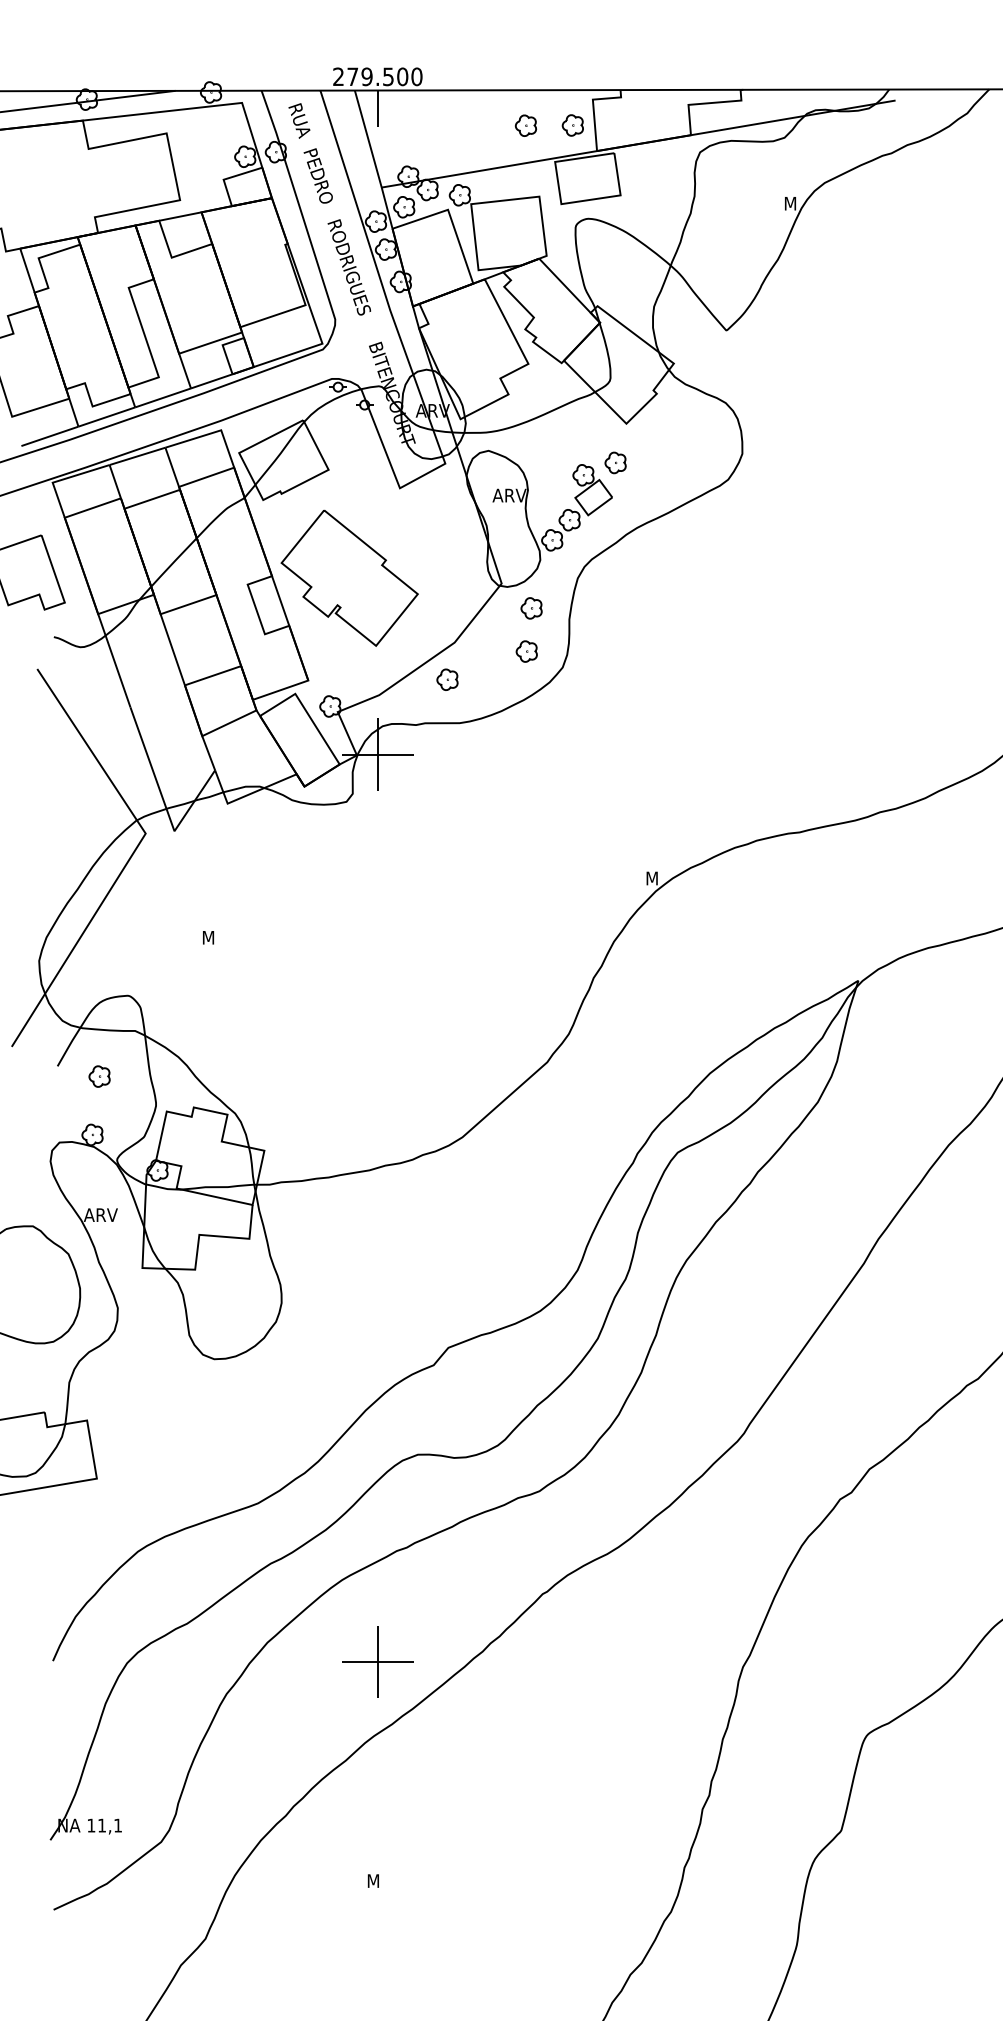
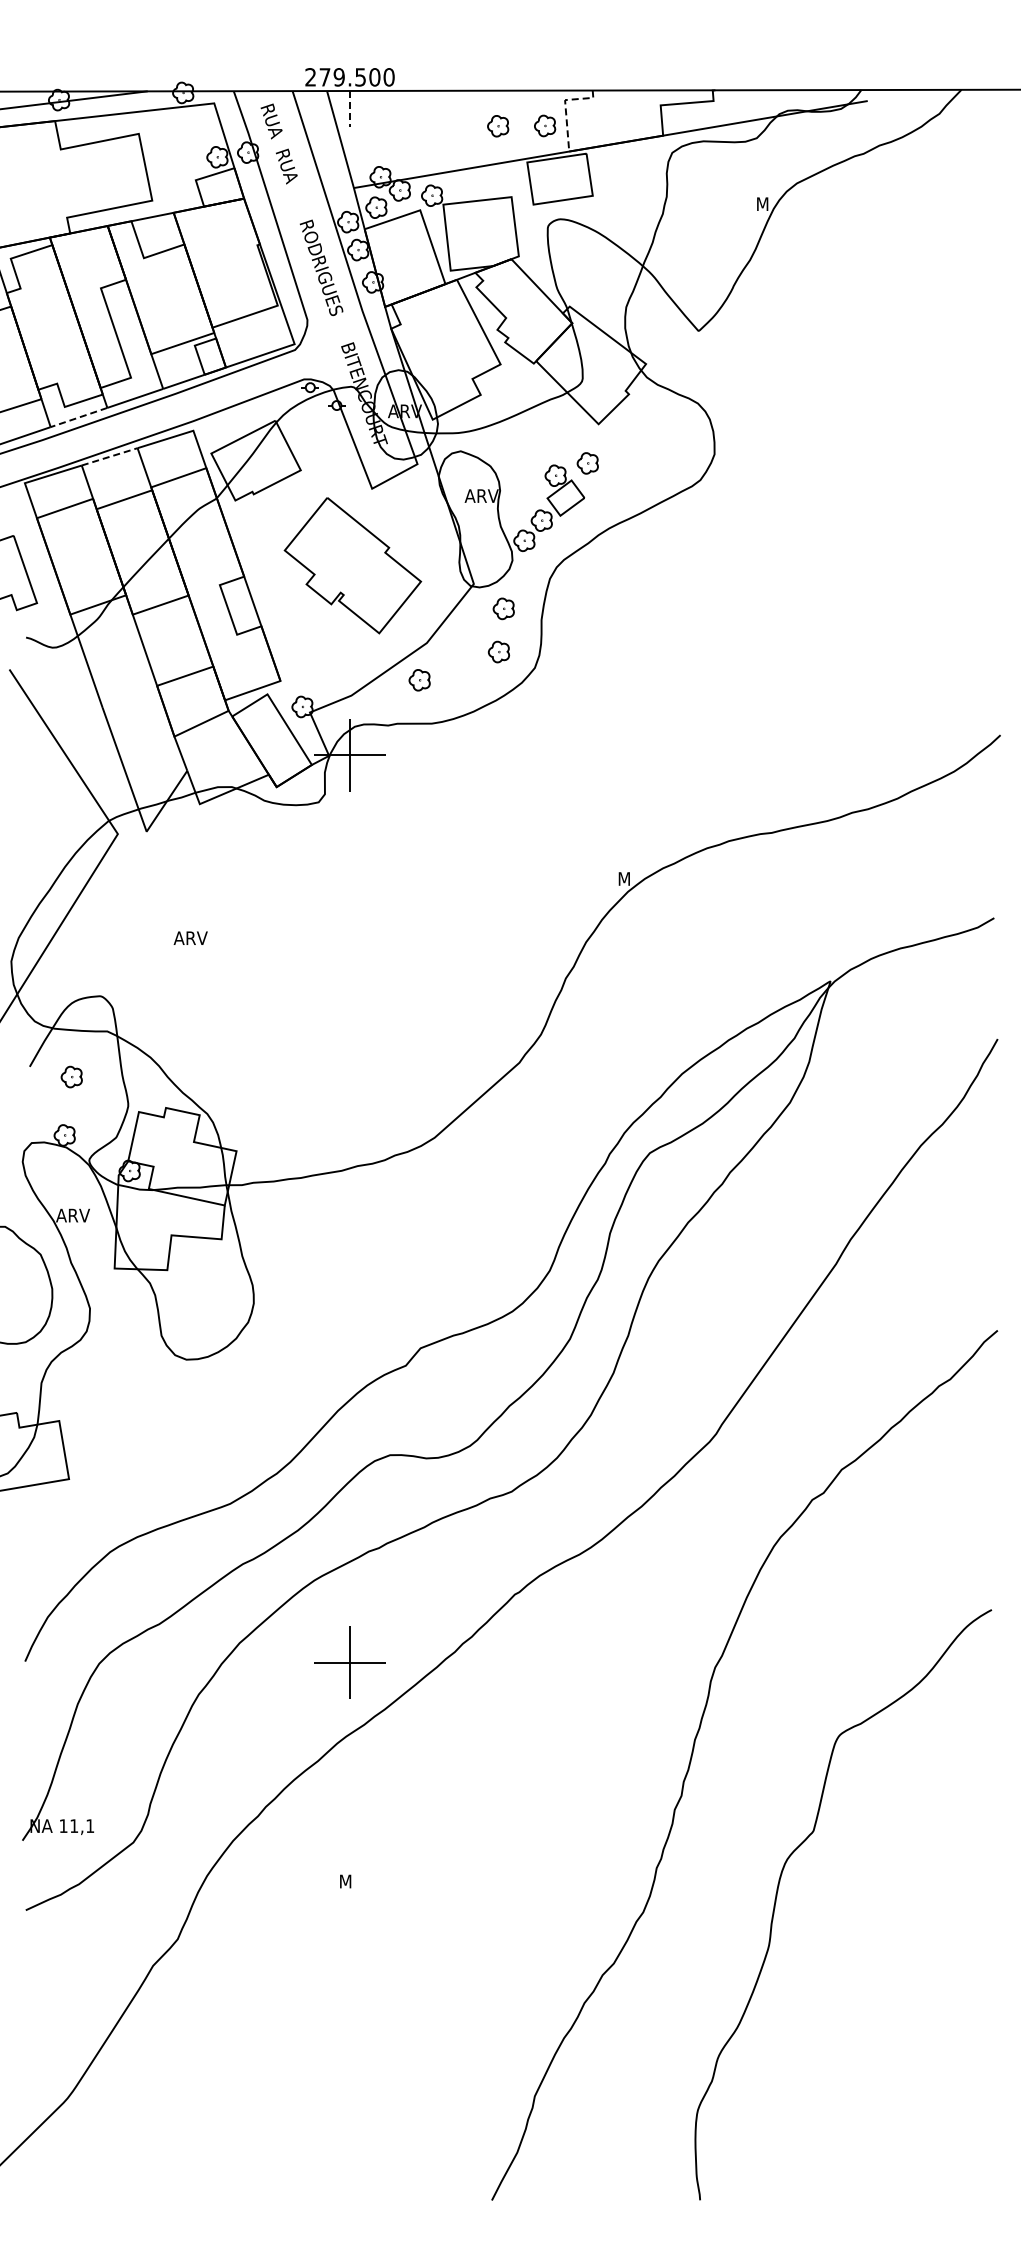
line: (593, 107) -> (565, 107), solid -> dashed
line: (378, 109) -> (350, 109), solid -> dashed
text: (319, 178) -> (291, 178), PEDRO -> RUA
line: (107, 417) -> (79, 417), solid -> dashed
line: (138, 456) -> (110, 456), solid -> dashed
part: (349, 578) -> (352, 565), moved
text: (218, 937) -> (190, 937), M -> ARV

